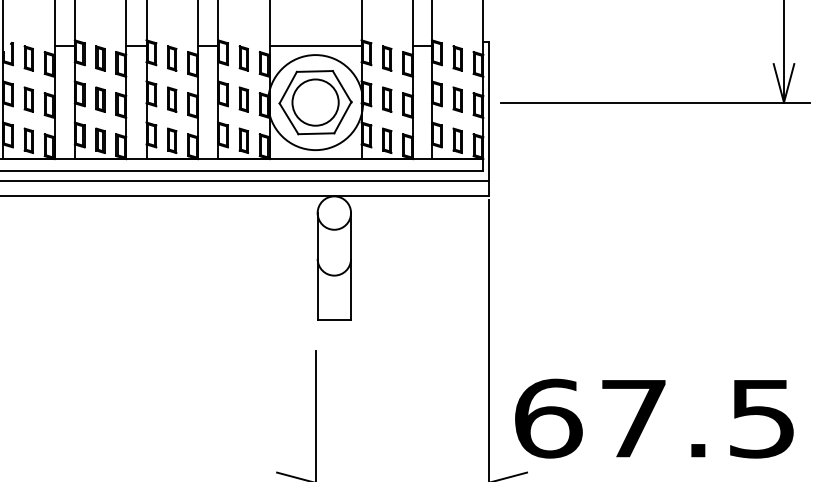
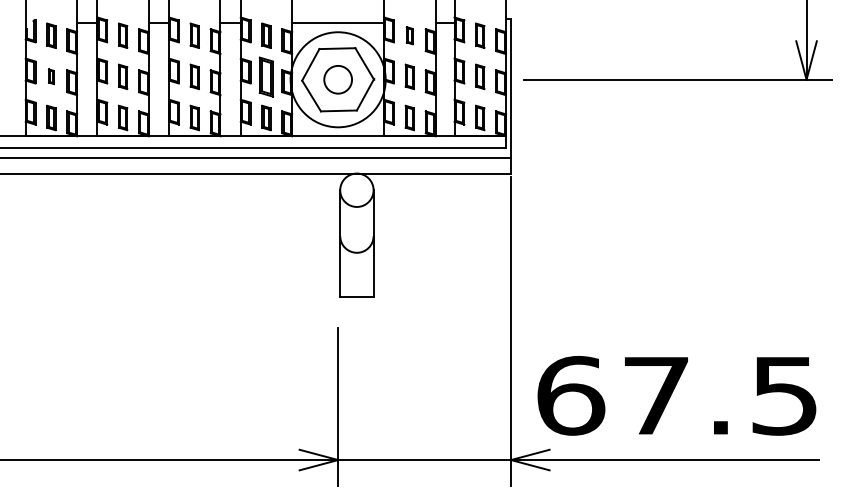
part: (386, 58) -> (409, 35), size x0.7
part: (28, 99) -> (51, 76), size x0.6
part: (243, 99) -> (266, 76), size x1.6
circle: (315, 102) -> (338, 79), size x0.6

